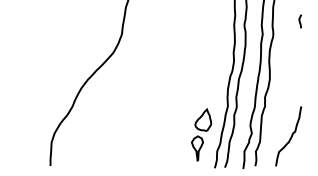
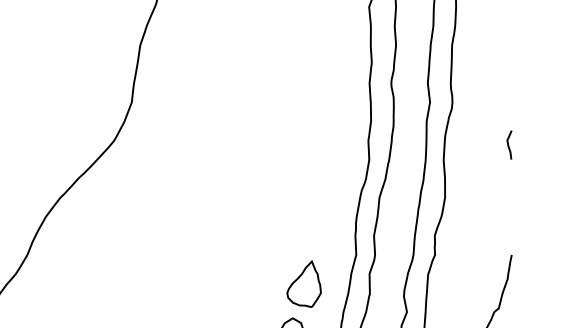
curve: (299, 21) -> (507, 145), moved

